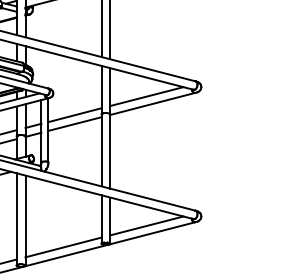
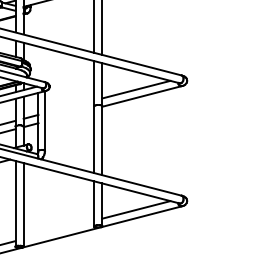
line: (74, 115) -> (69, 107), removed
line: (74, 123) -> (69, 114), removed
line: (63, 247) -> (58, 229), removed

